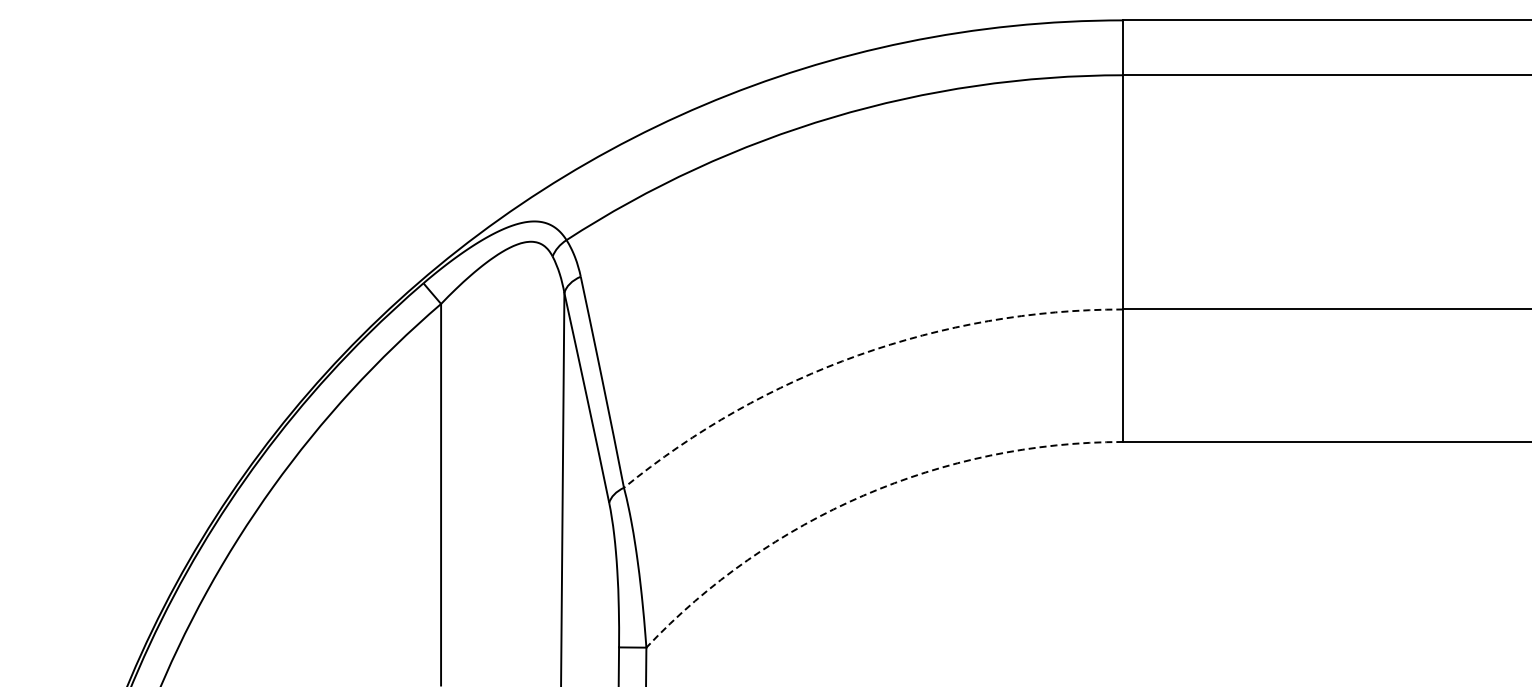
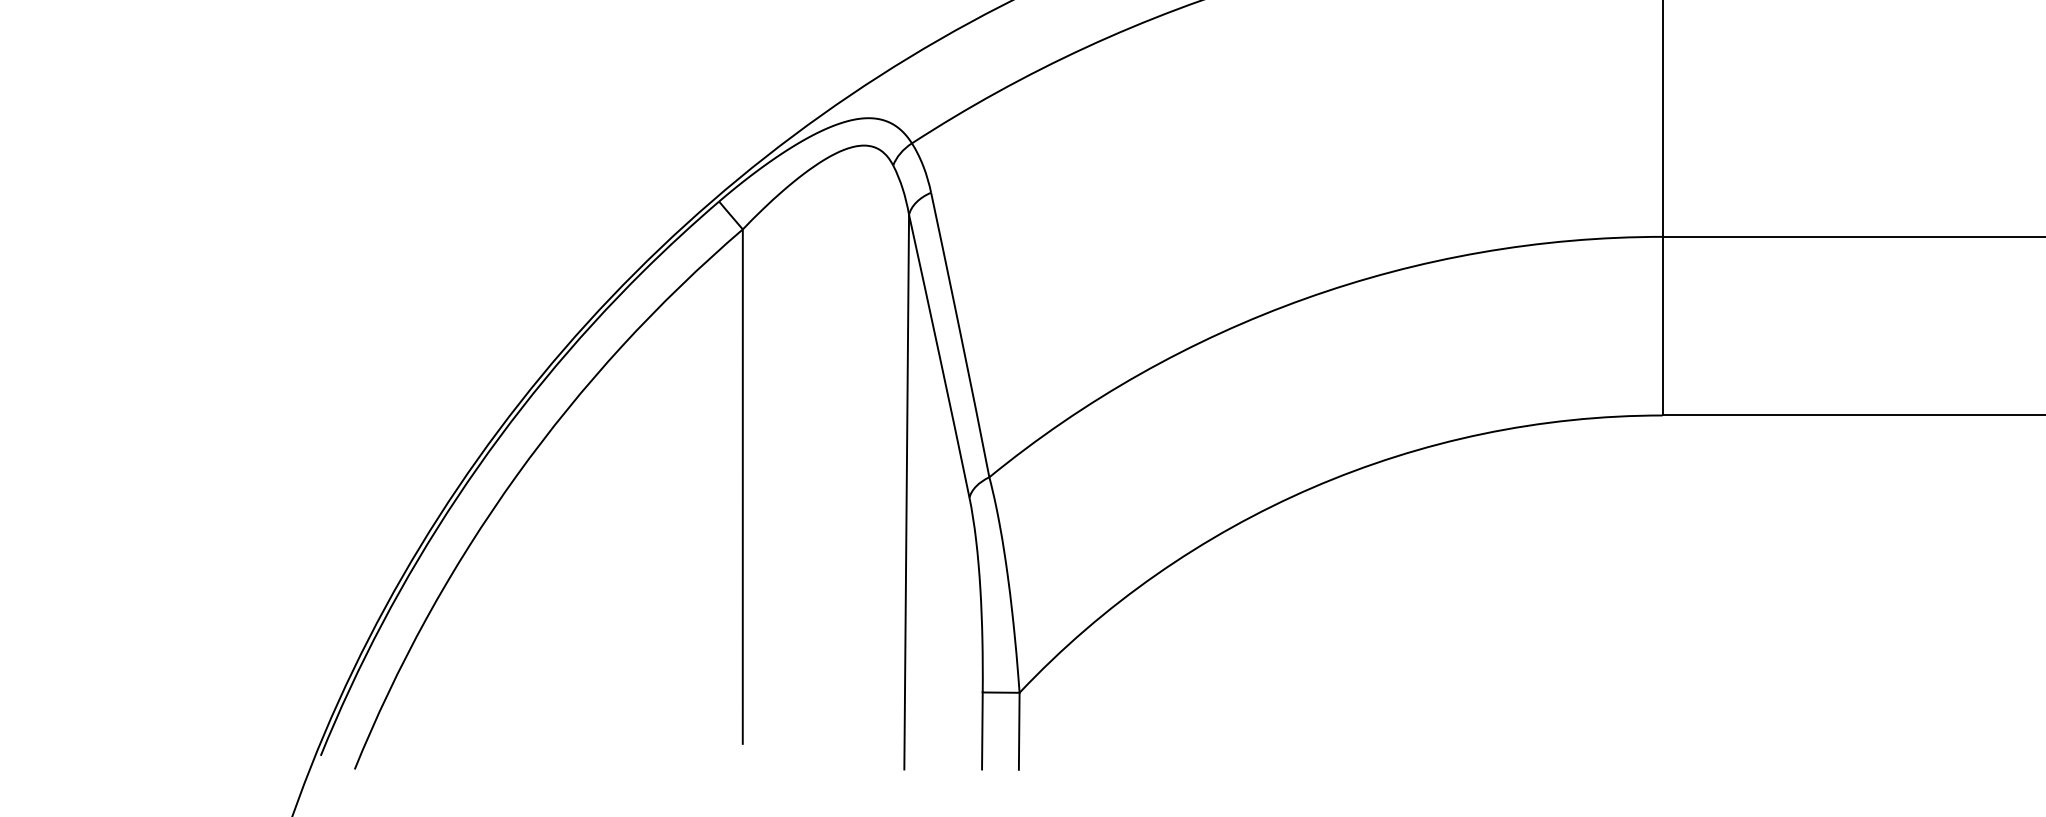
arc: (858, 355) -> (1305, 298), dashed -> solid
arc: (863, 495) -> (1312, 487), dashed -> solid

